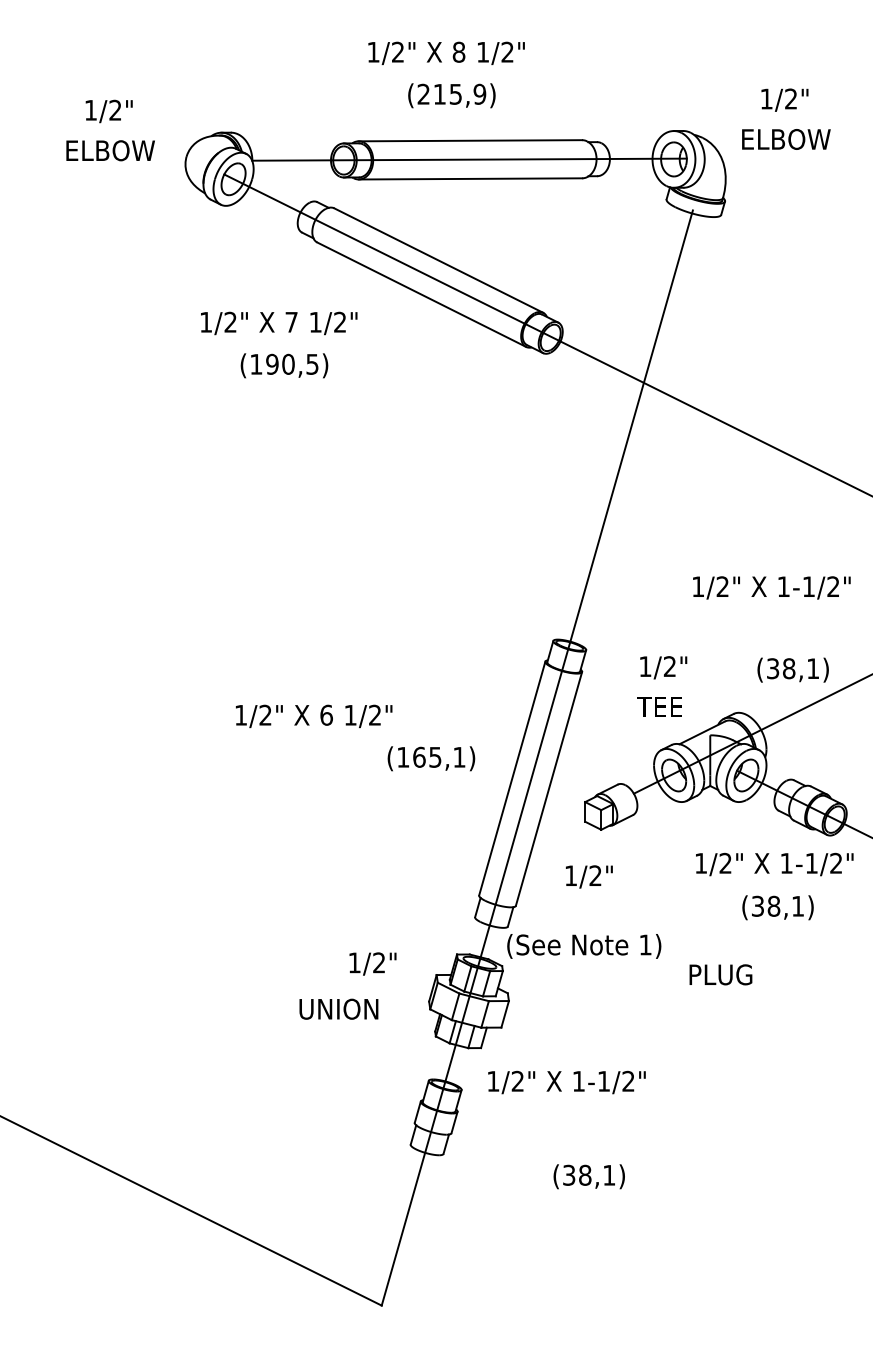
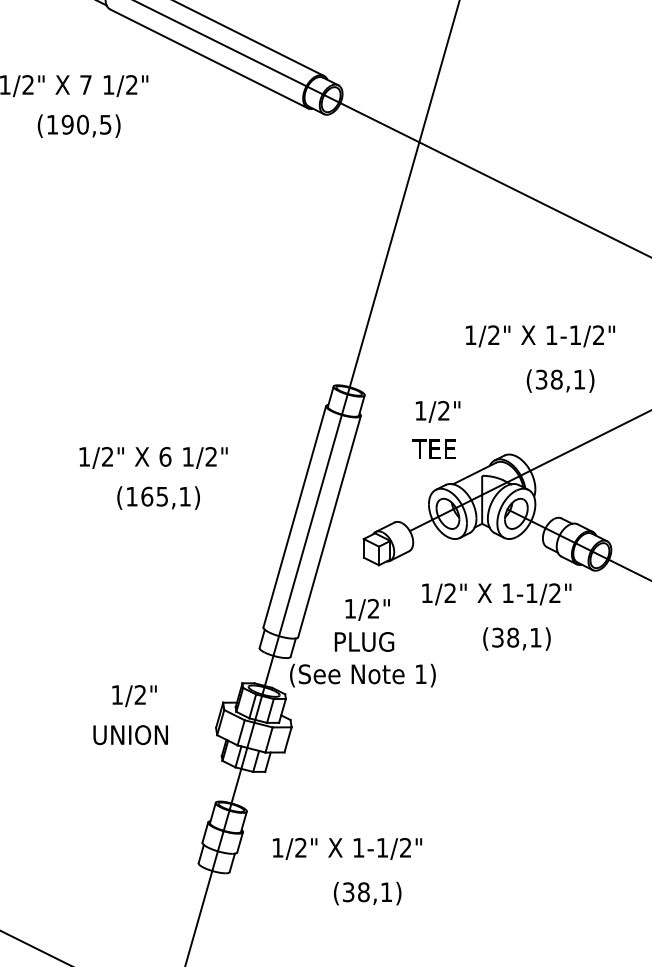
text: (792, 669) -> (559, 380), moved
text: (314, 716) -> (153, 458), moved
text: (431, 758) -> (158, 497), moved
text: (774, 864) -> (496, 594), moved
text: (777, 907) -> (516, 638), moved
text: (372, 963) -> (134, 695), moved
text: (720, 974) -> (364, 641), moved
text: (566, 1082) -> (347, 848), moved

